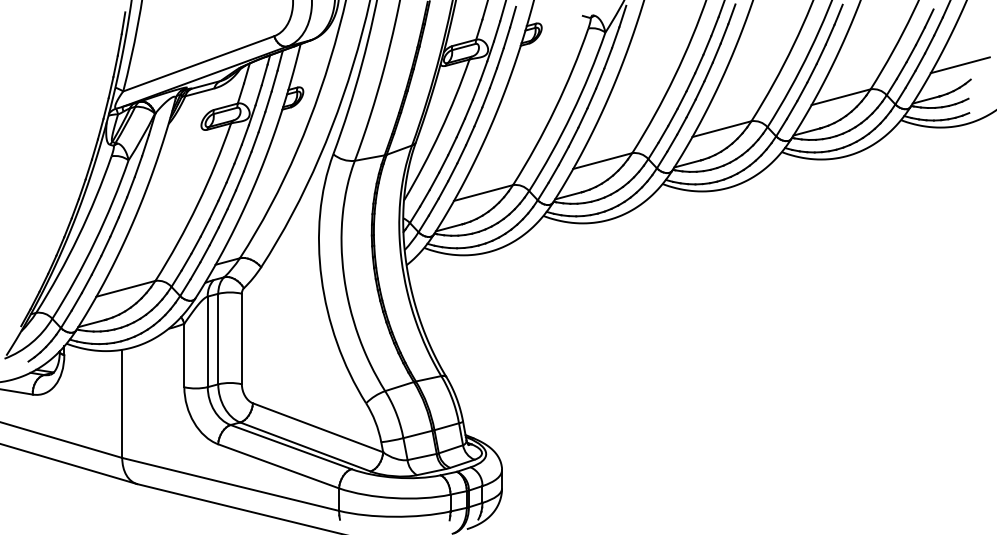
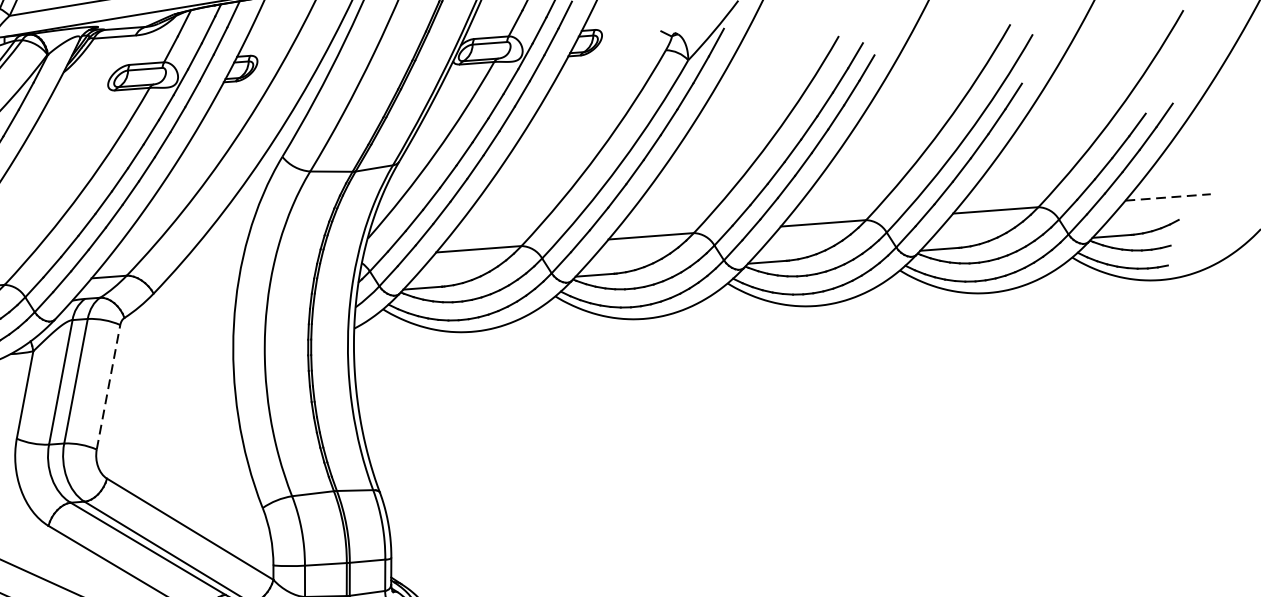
line: (960, 65) -> (1168, 197), solid -> dashed
line: (241, 338) -> (108, 386), solid -> dashed

